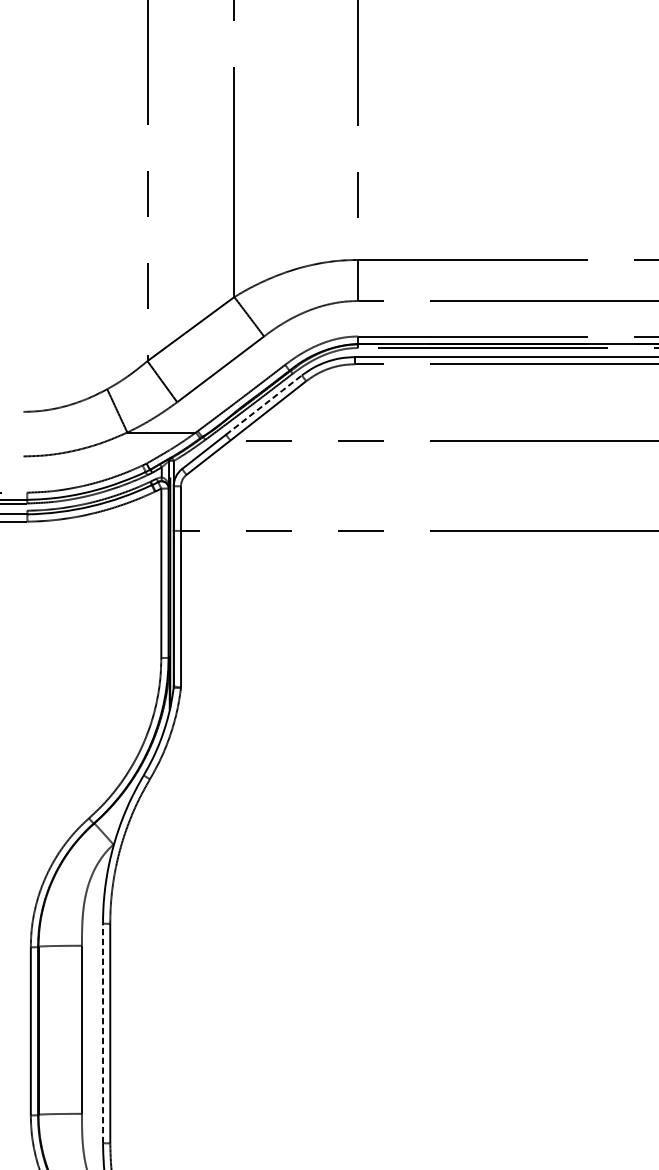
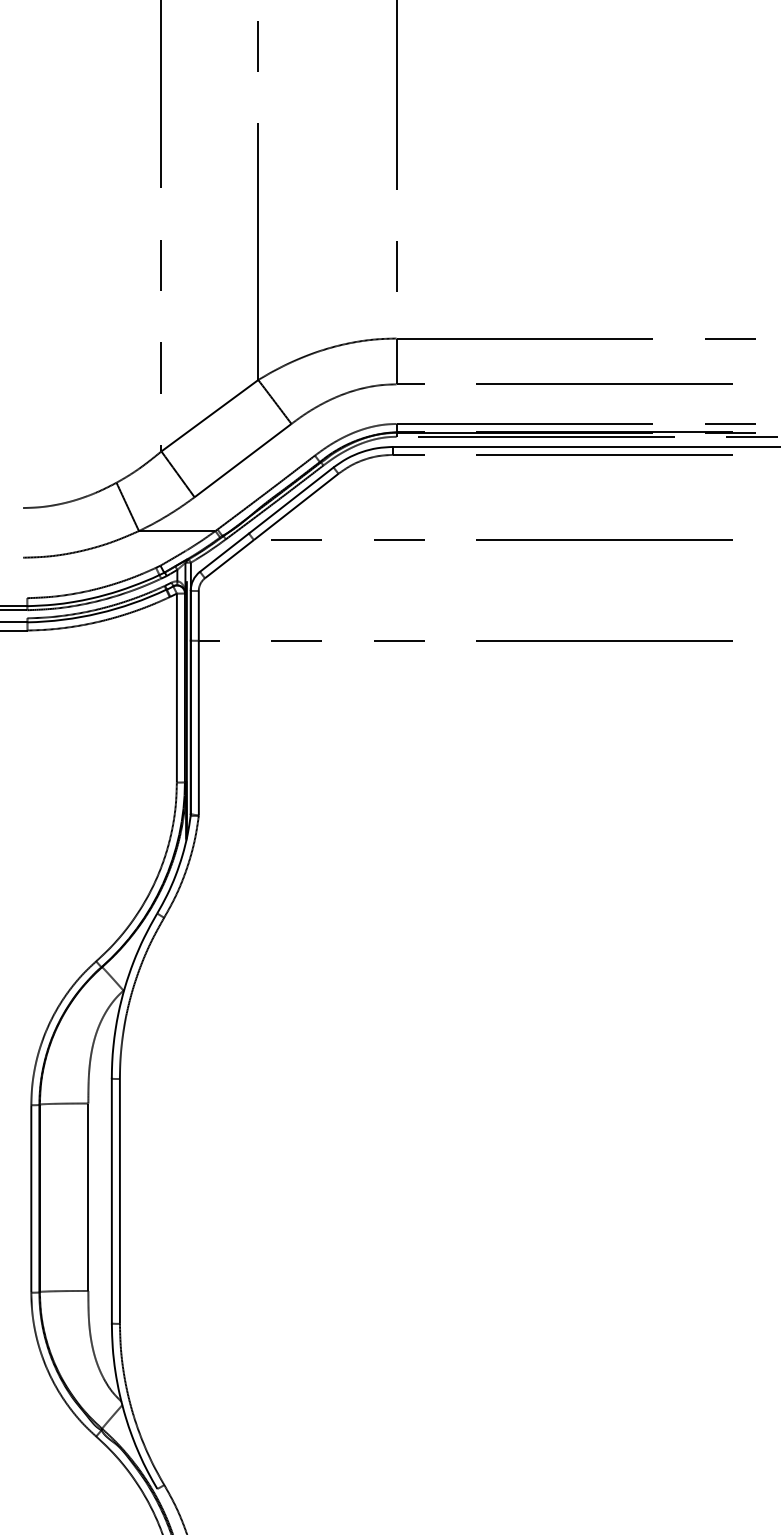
line: (264, 405) -> (291, 500), dashed -> solid
line: (102, 1032) -> (111, 1200), dashed -> solid

